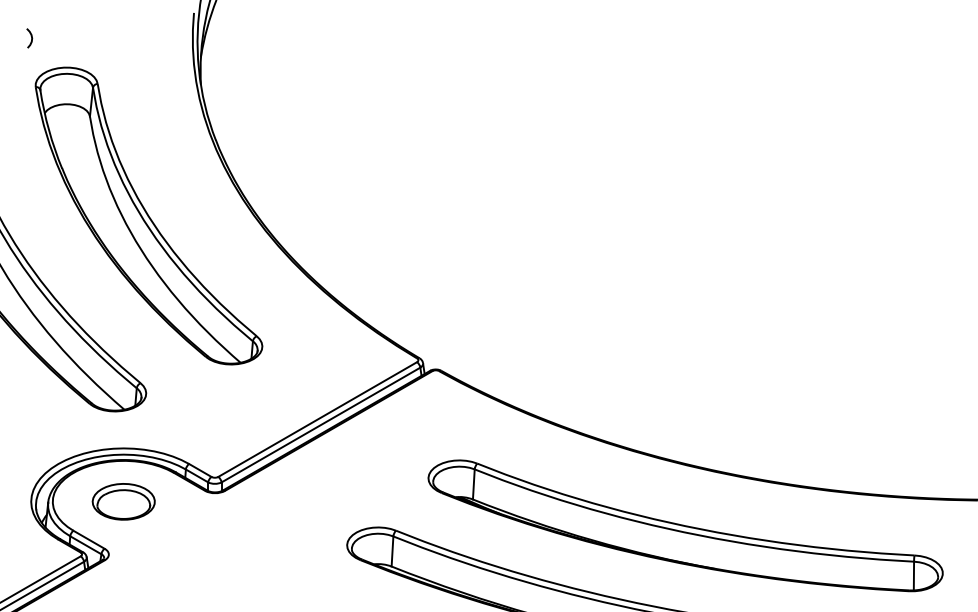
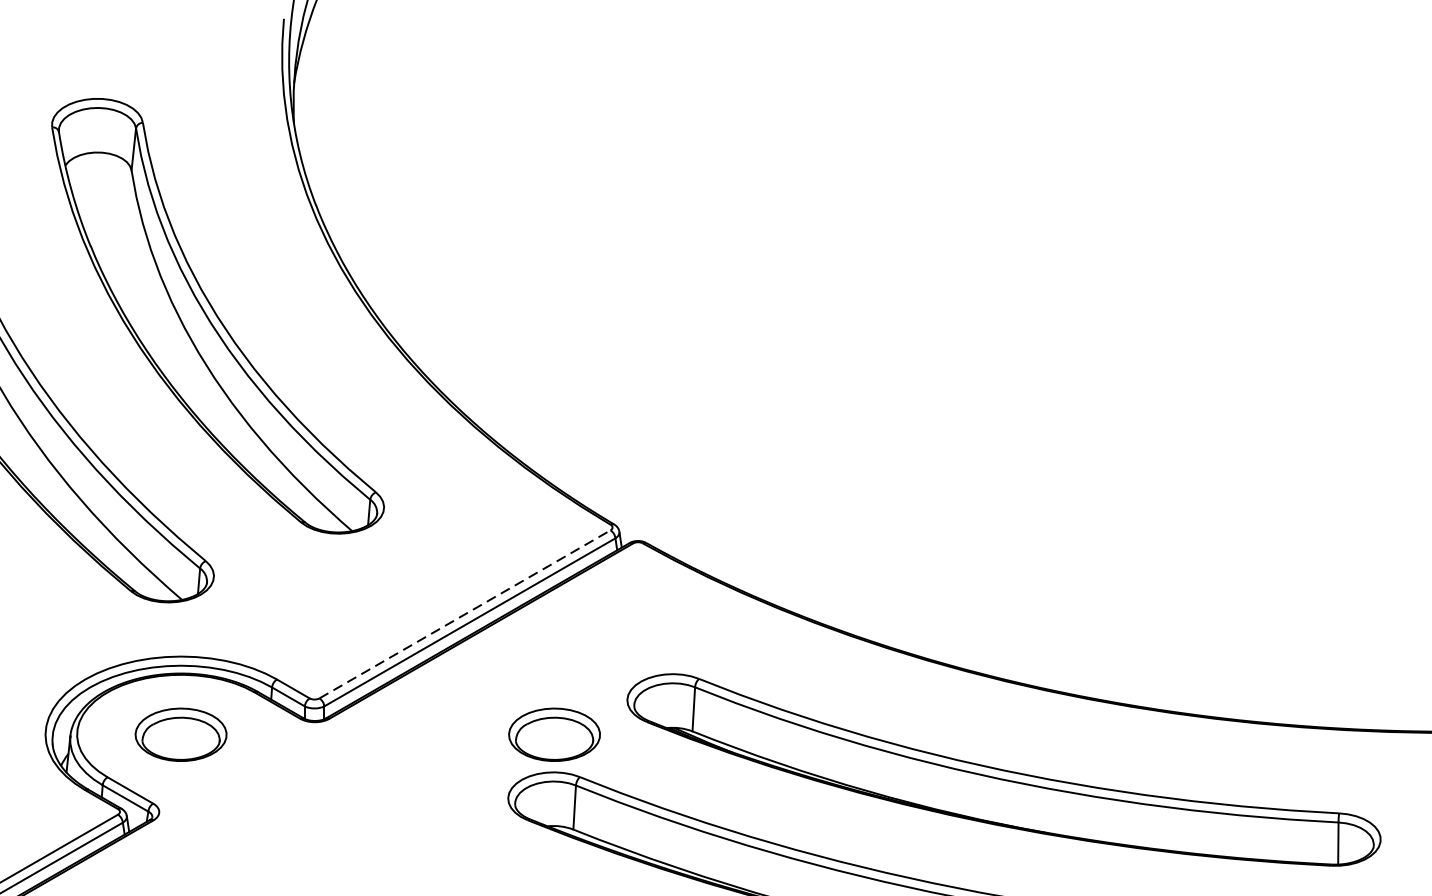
curve: (31, 38) -> (45, 56), removed
line: (317, 419) -> (464, 614), solid -> dashed
part: (378, 501) -> (554, 734), added

